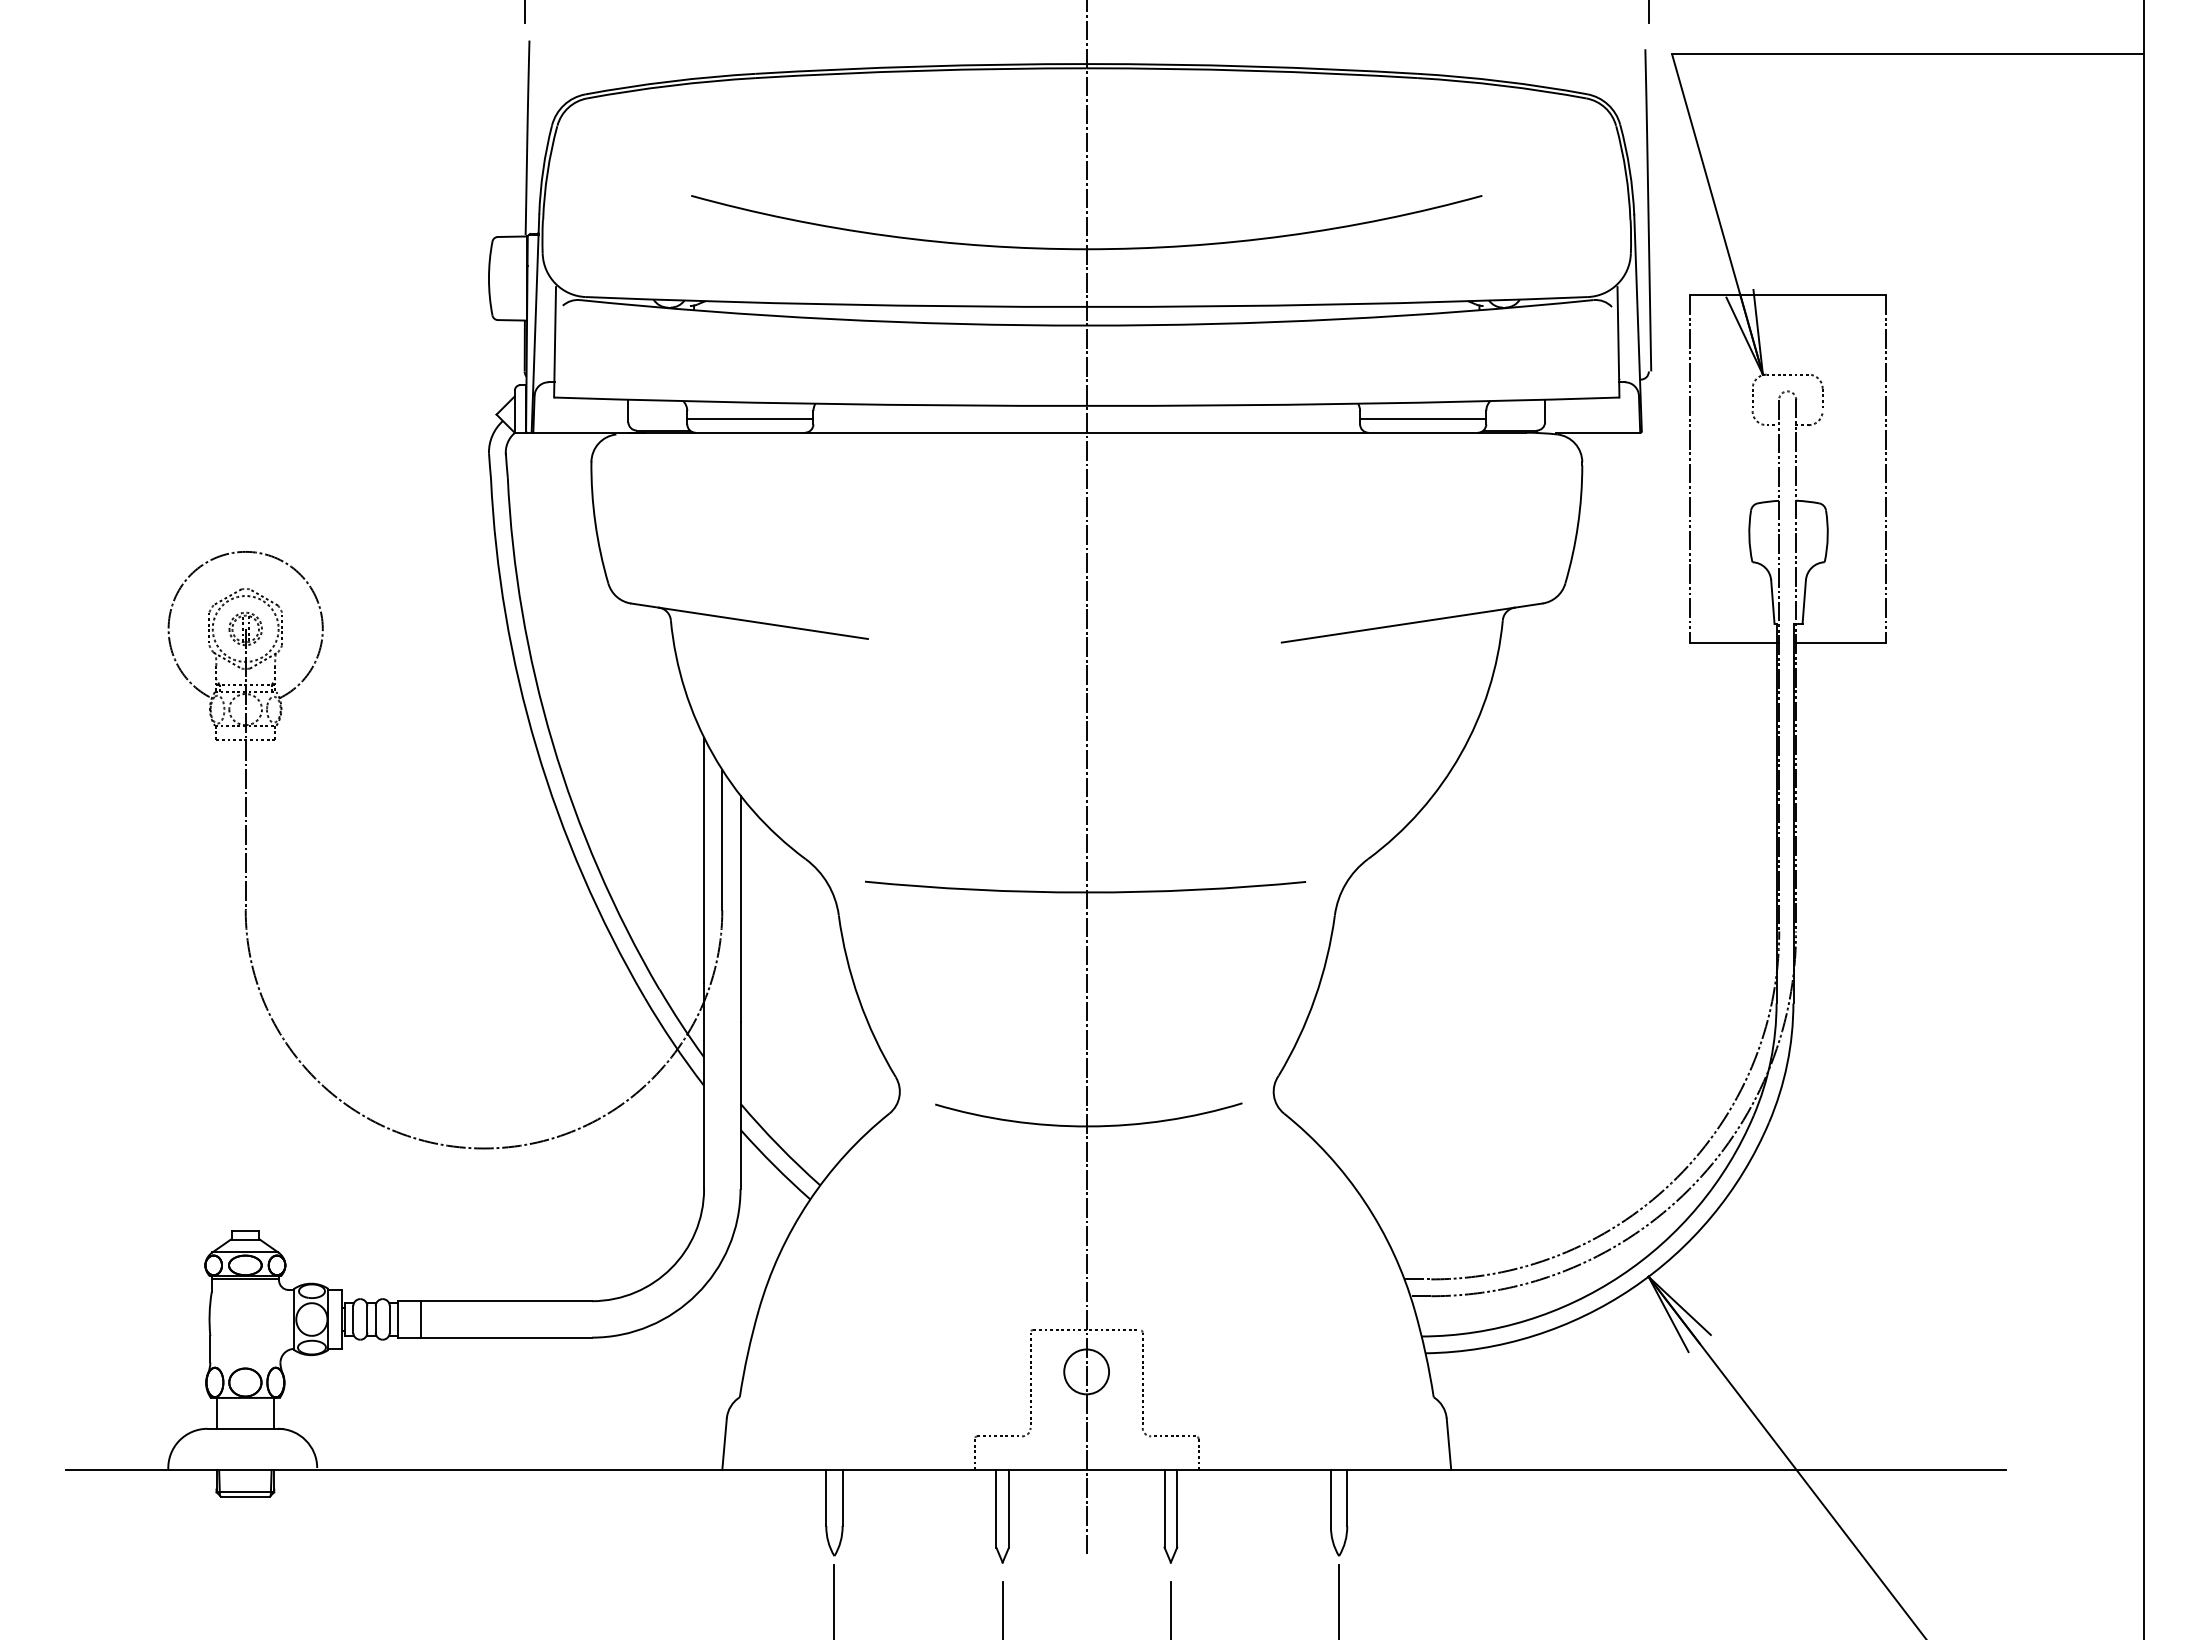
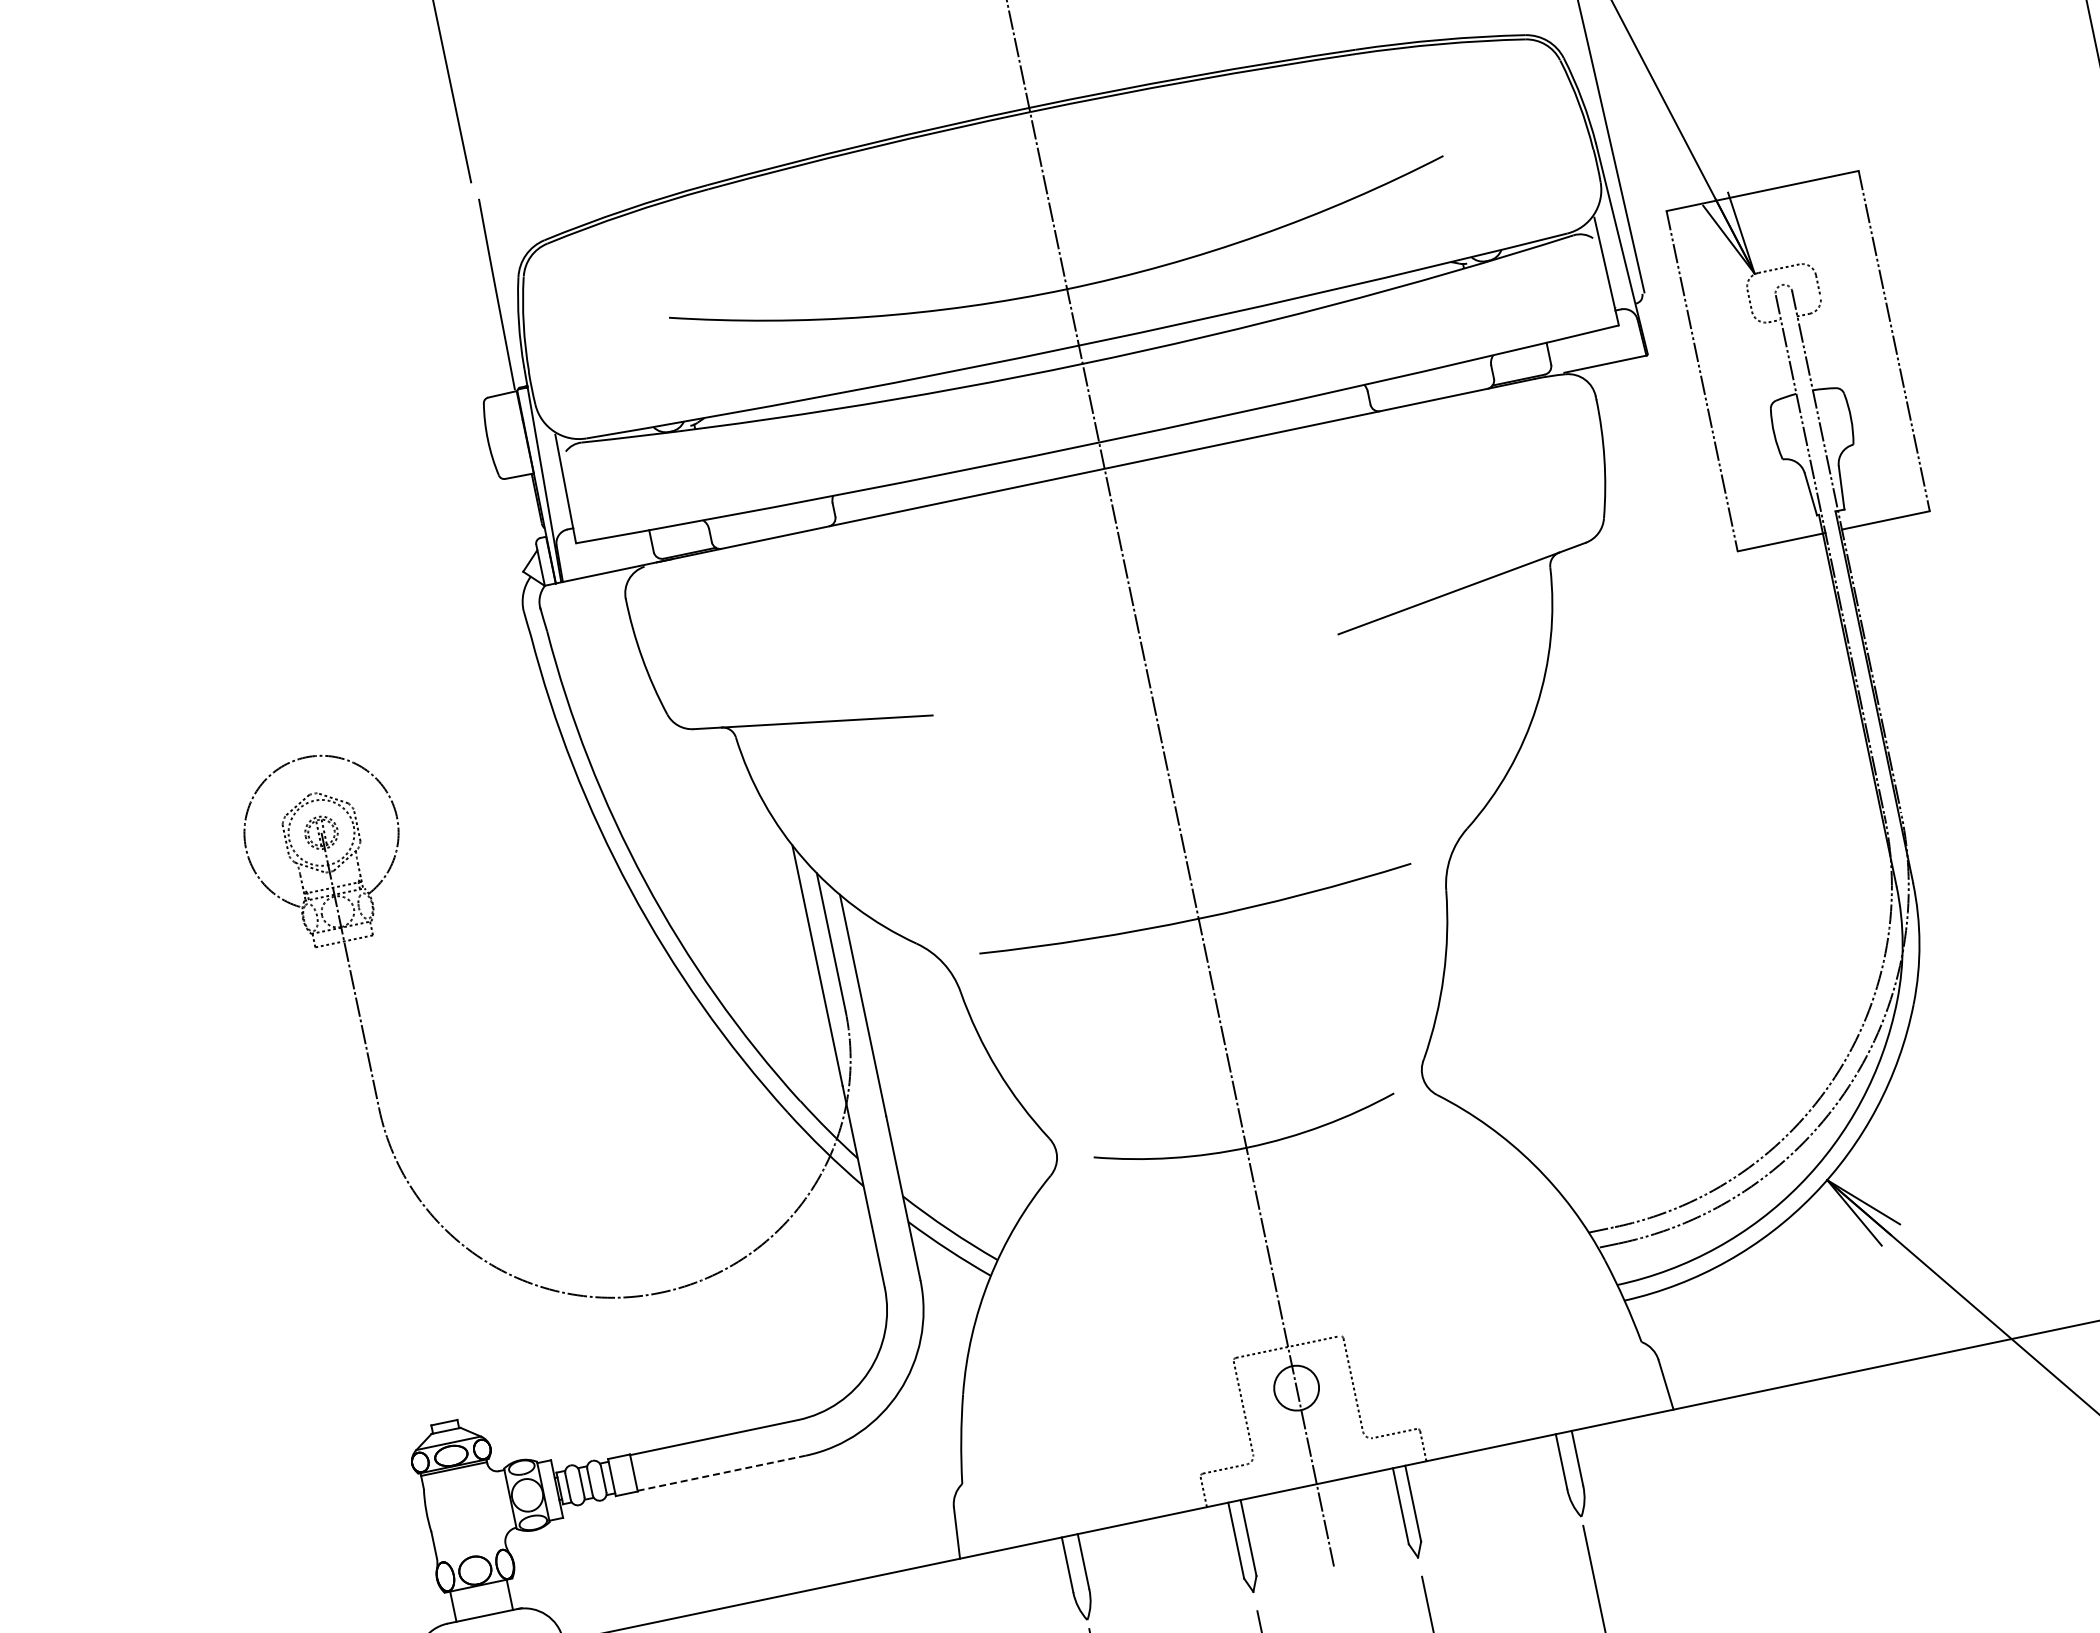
line: (750, 418) -> (772, 523), removed
line: (1423, 418) -> (1431, 386), removed
line: (506, 1337) -> (721, 1473), solid -> dashed

